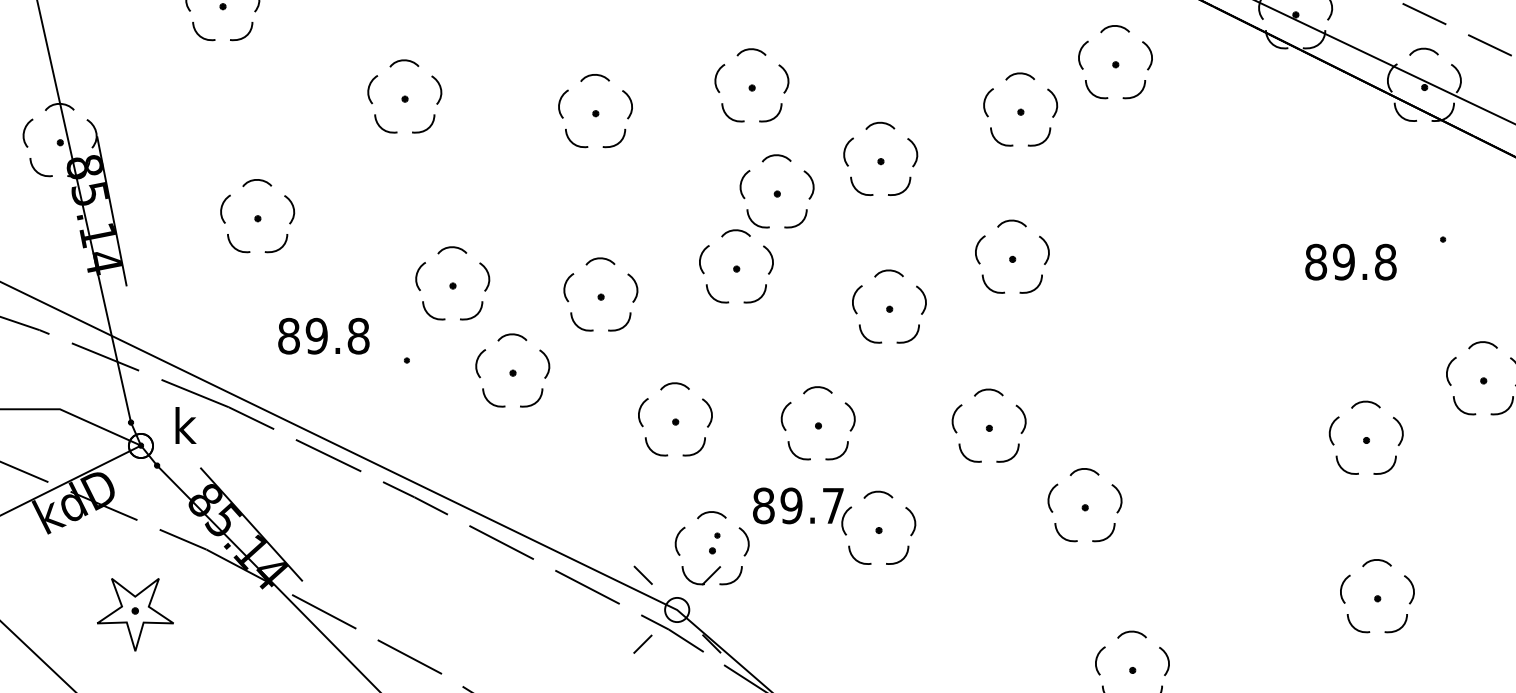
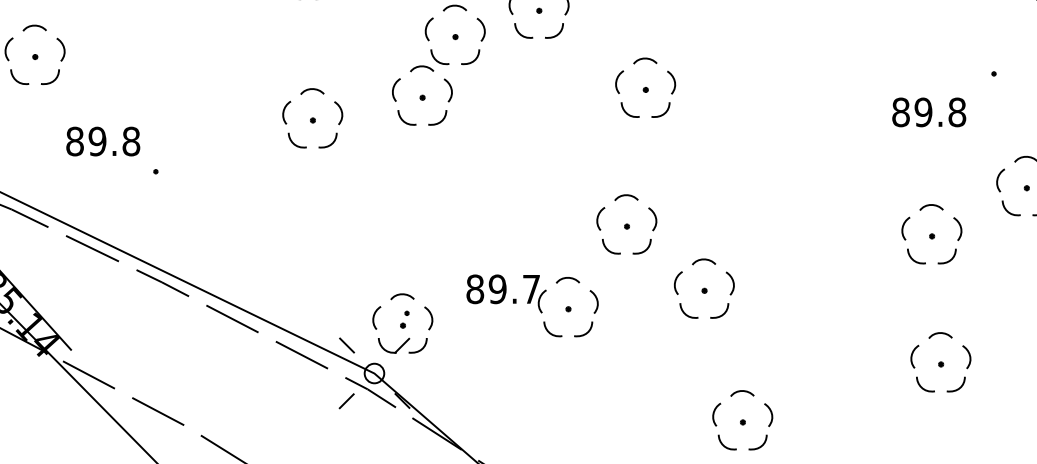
text: (1350, 261) -> (928, 111), moved
part: (452, 283) -> (192, 109), removed
part: (889, 306) -> (546, 128), removed
text: (323, 335) -> (102, 140), moved
part: (512, 370) -> (241, 179), removed
part: (675, 419) -> (373, 219), removed
part: (817, 423) -> (487, 222), removed
part: (834, 525) -> (532, 305), moved

